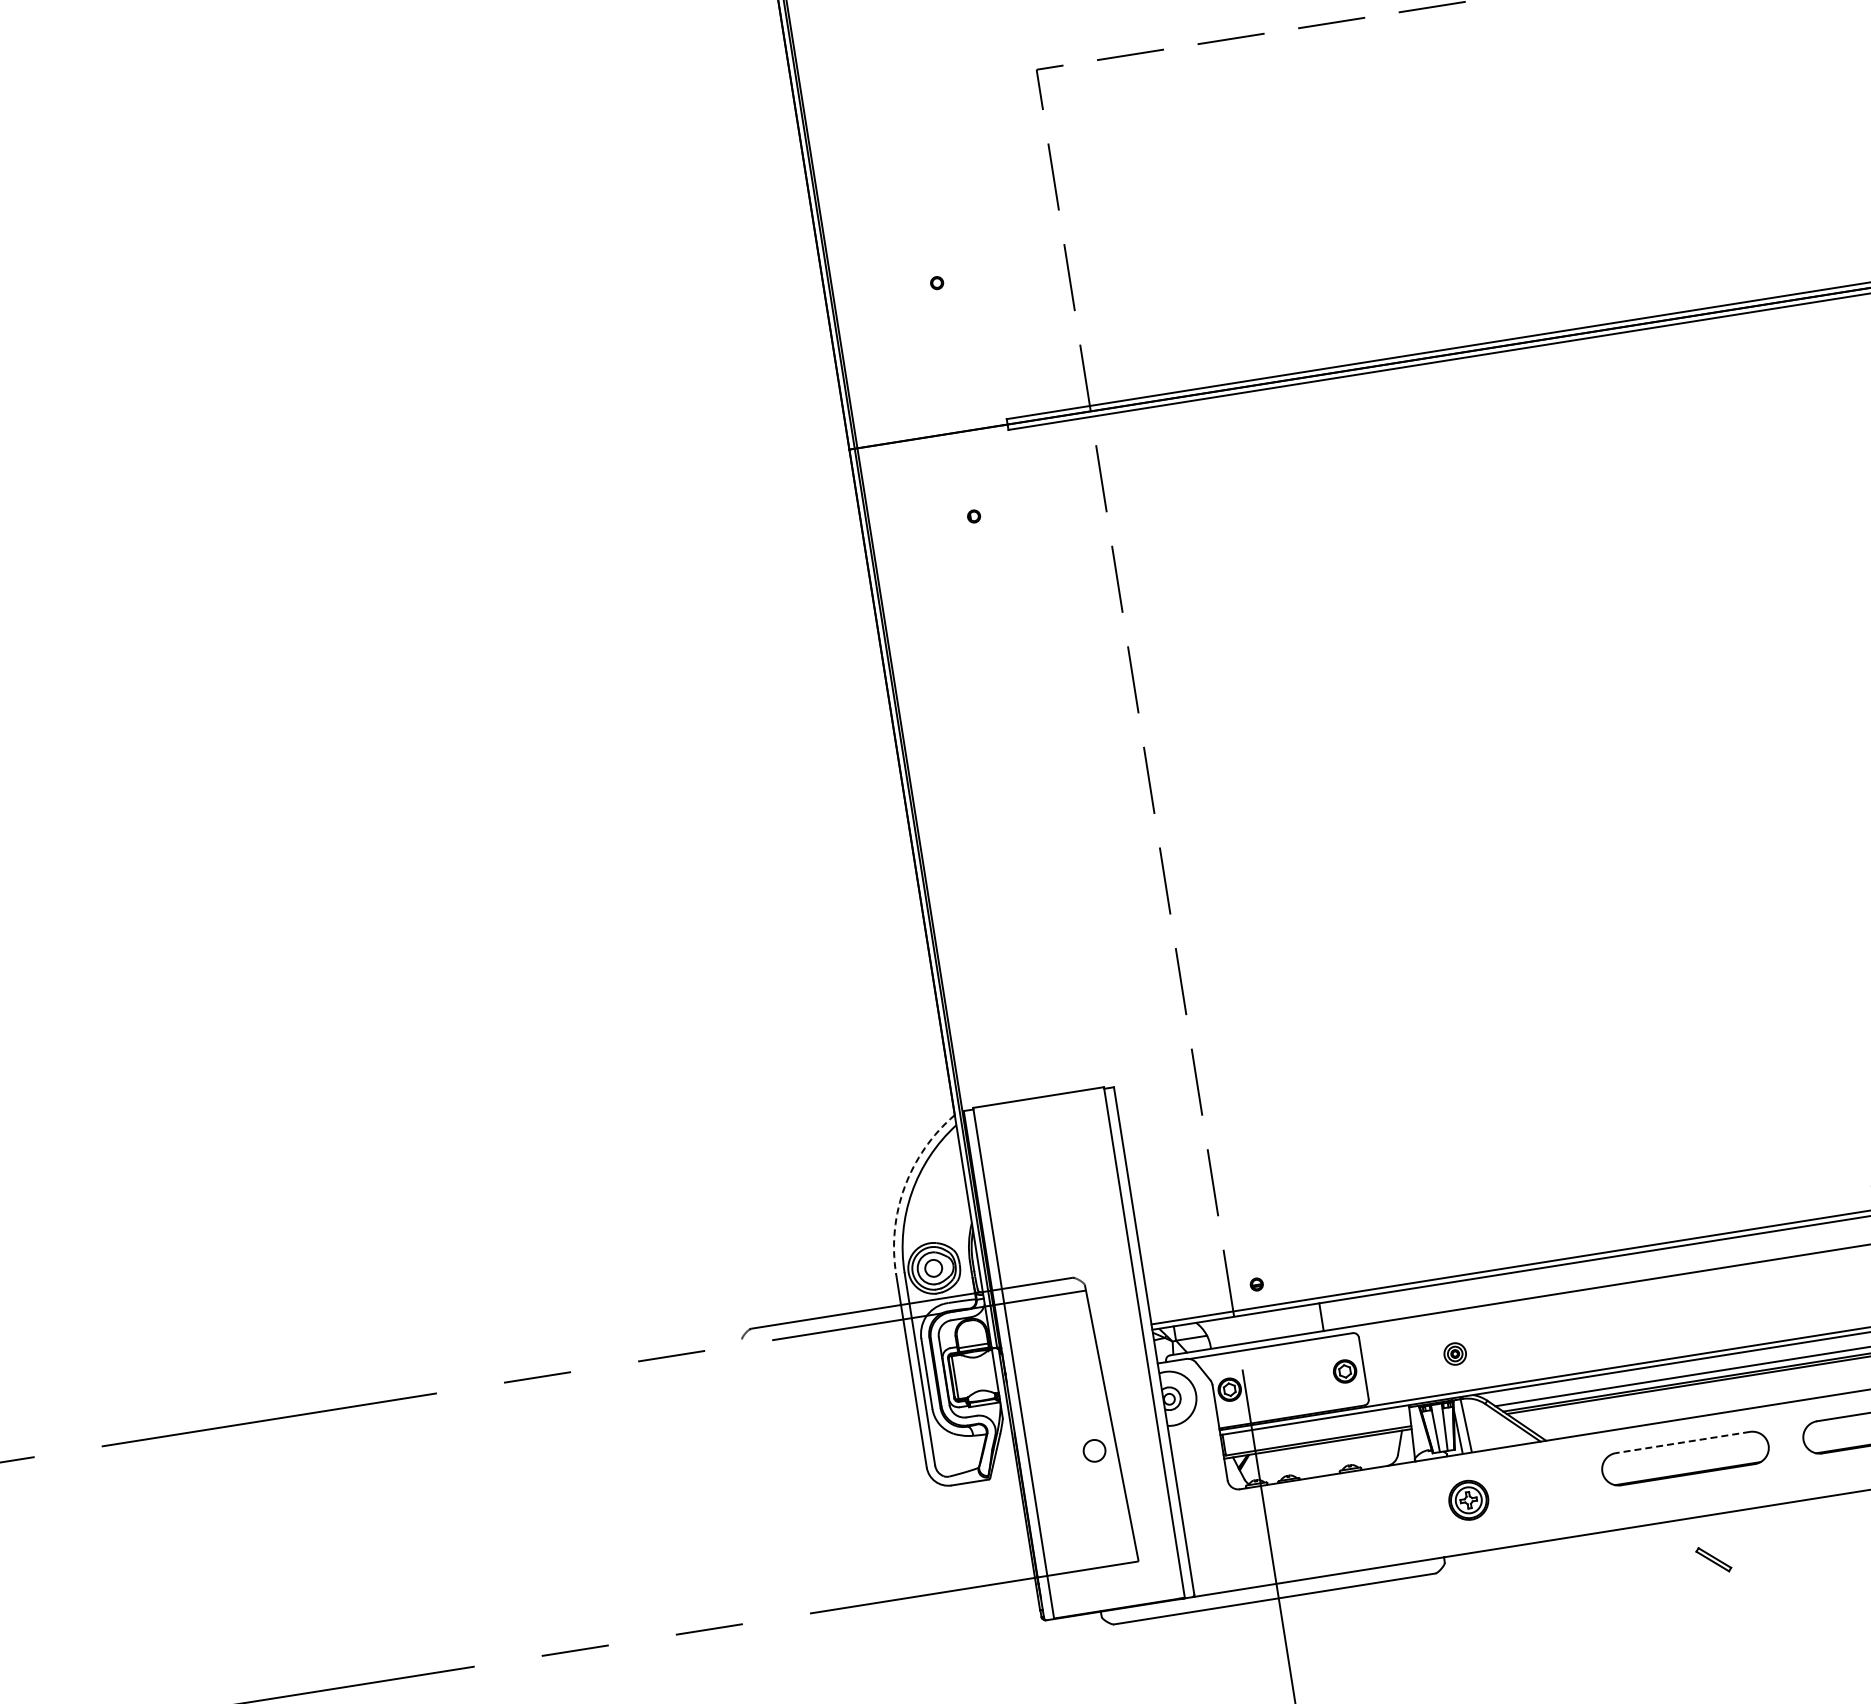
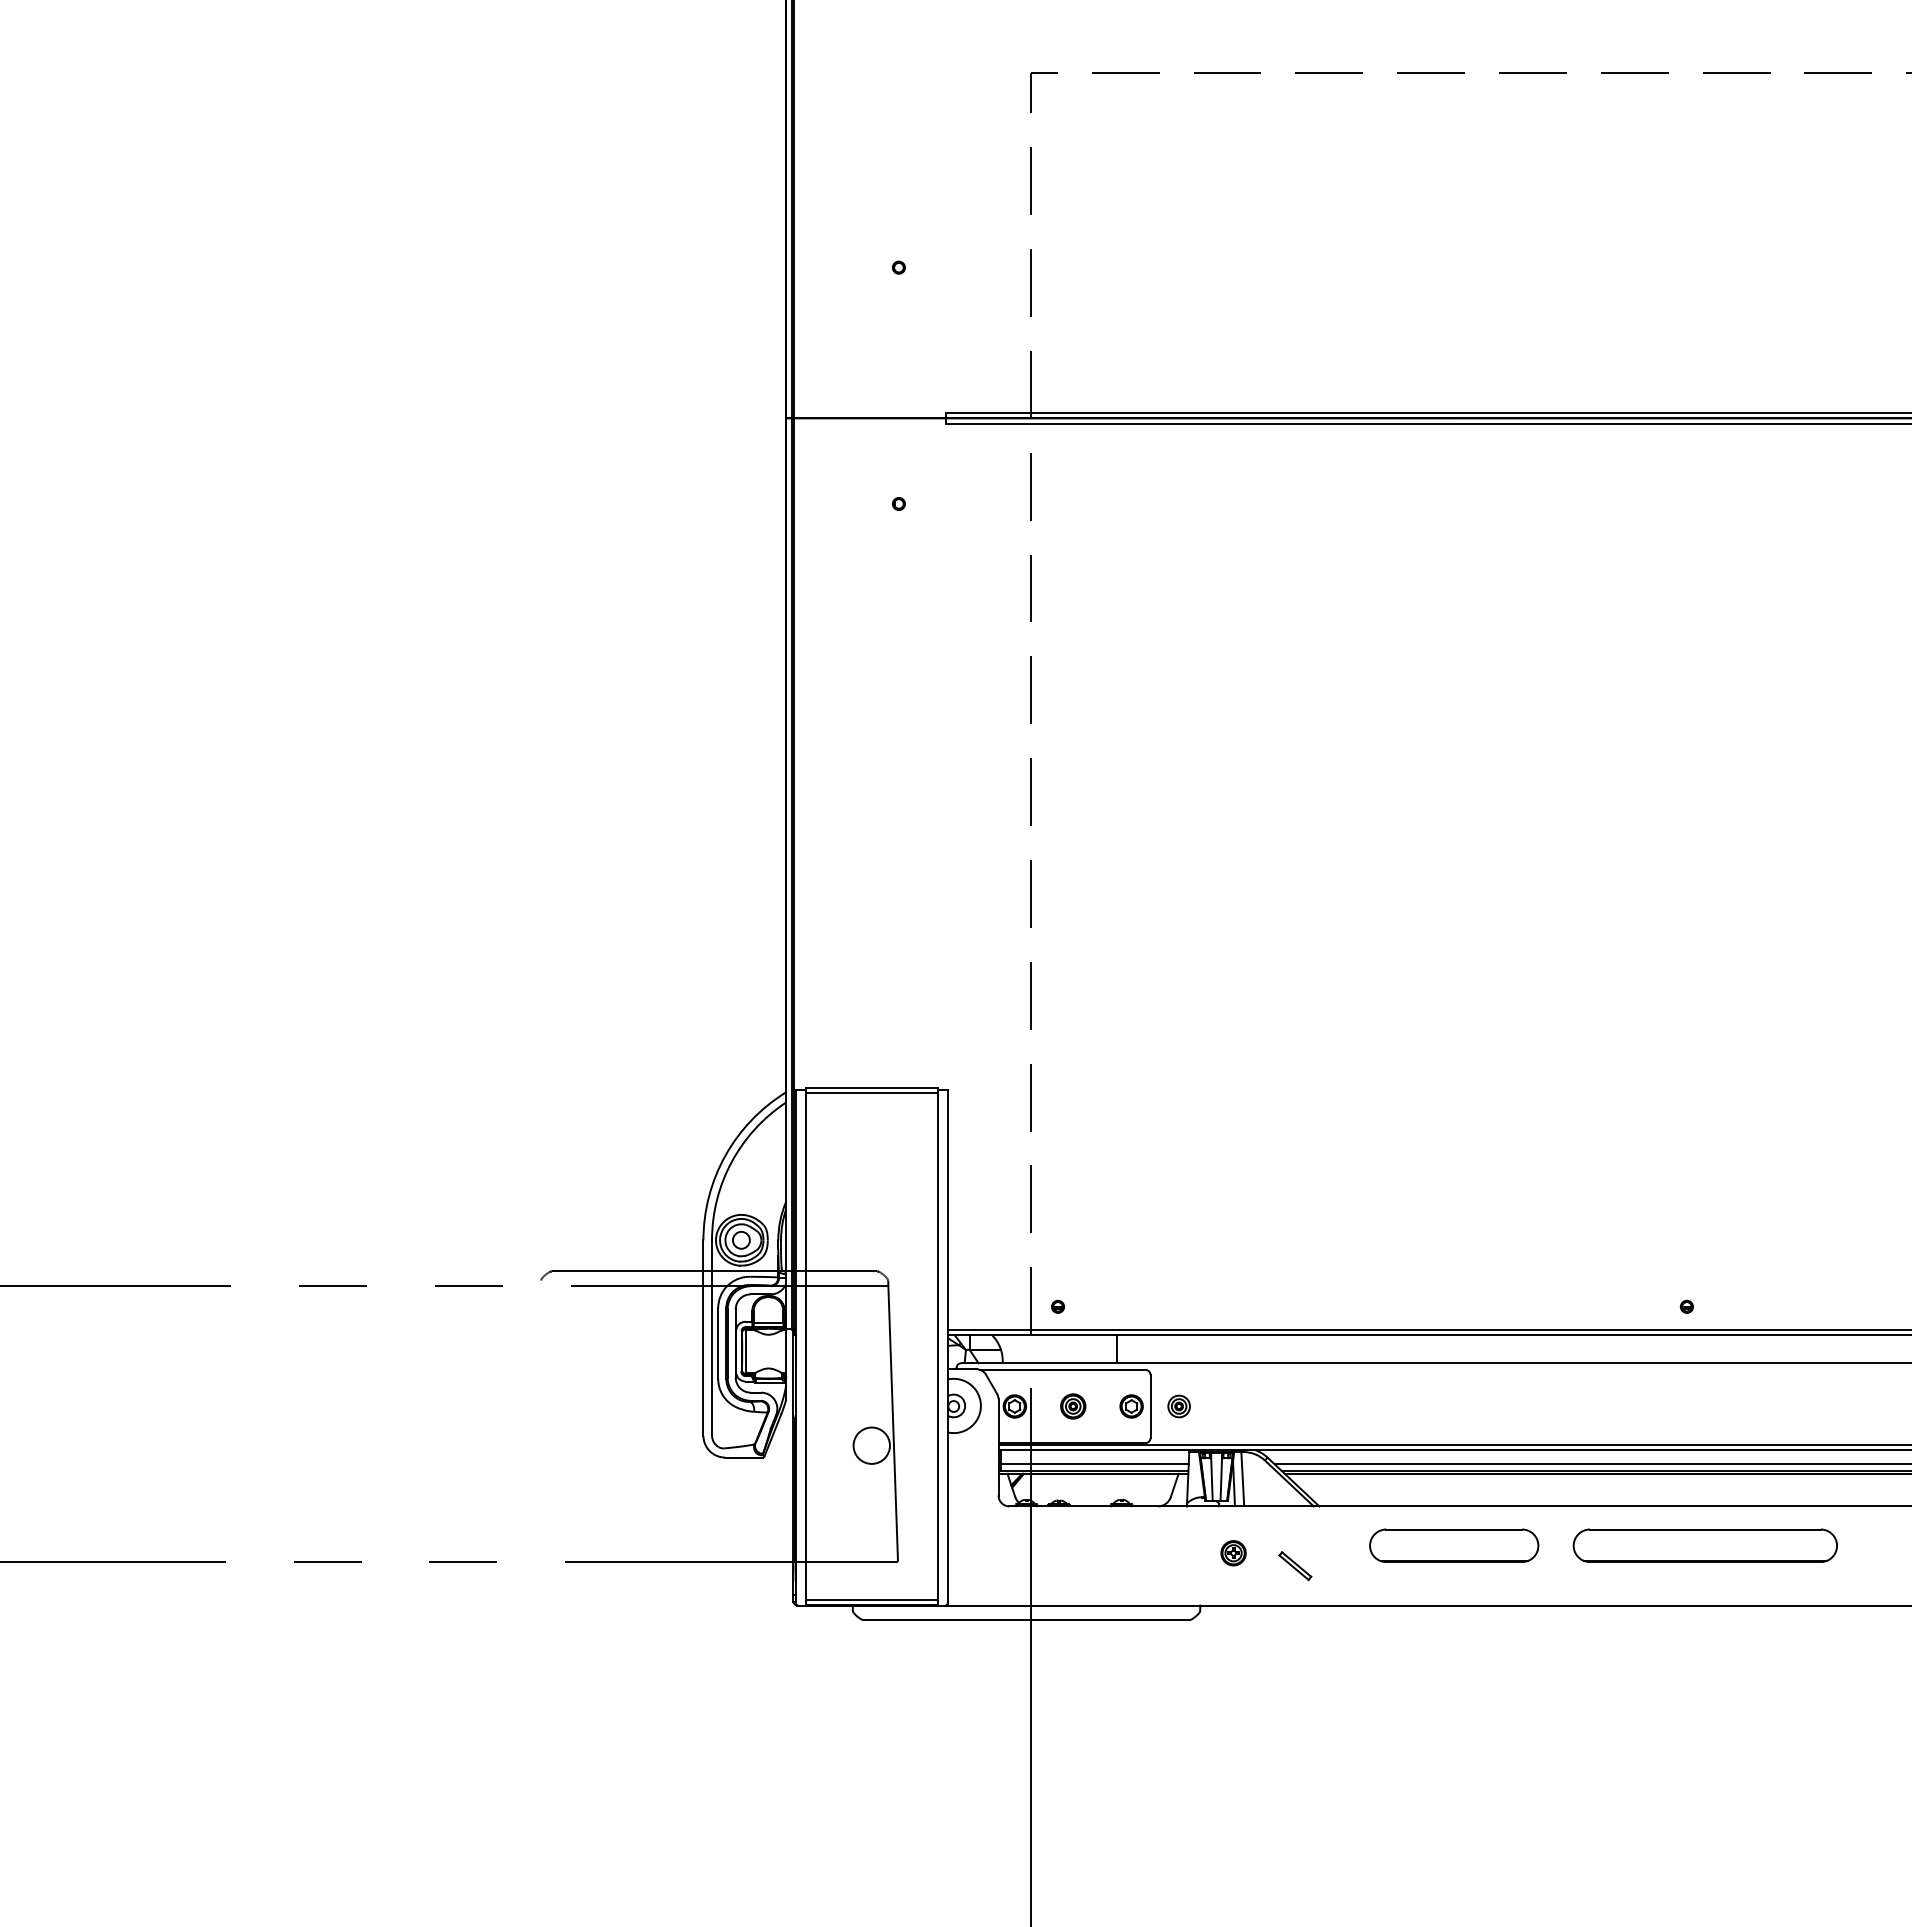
line: (1039, 1102) -> (871, 1092), added
arc: (904, 1187) -> (725, 1155), dashed -> solid
part: (1454, 1354) -> (1178, 1406), moved
part: (1287, 1380) -> (1073, 1406), added
line: (1317, 1434) -> (1094, 1464), added
line: (1683, 1442) -> (1454, 1529), dashed -> solid
circle: (1094, 1450) -> (871, 1445), size x1.67
part: (1468, 1500) -> (1233, 1553), size x0.62
part: (1714, 1560) -> (1295, 1566), moved
line: (1118, 1603) -> (871, 1600), added

